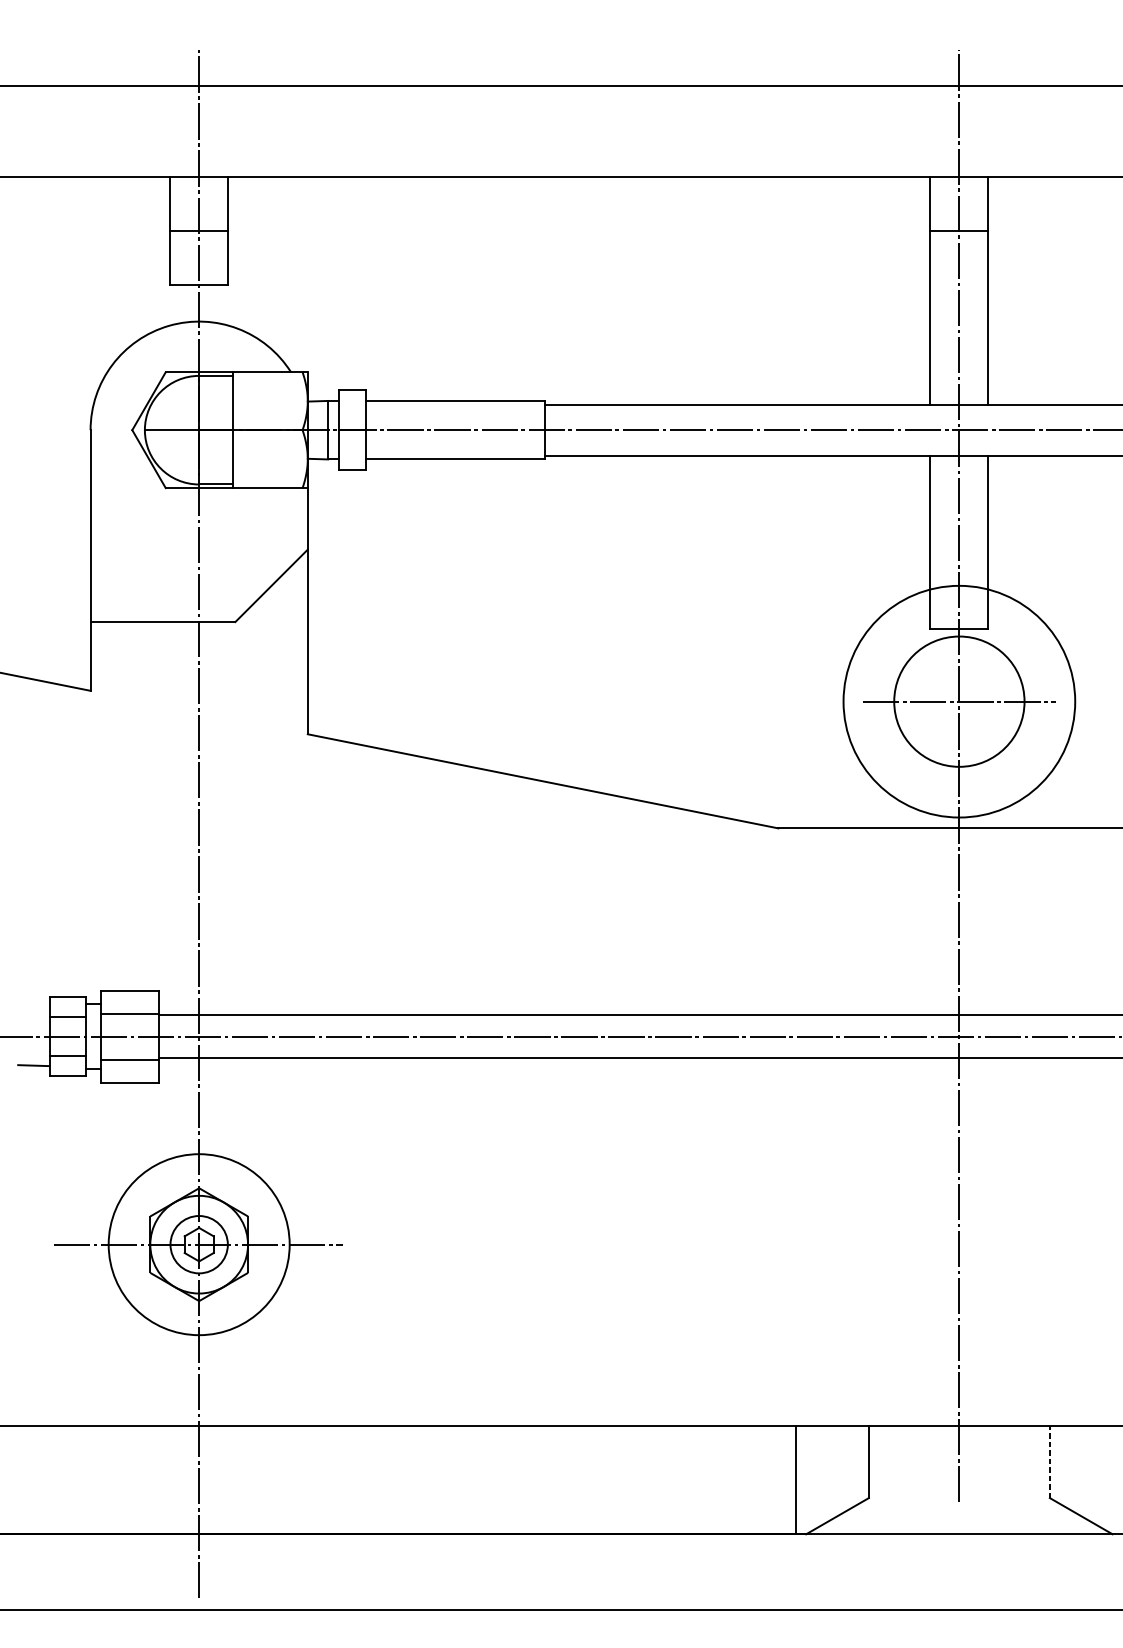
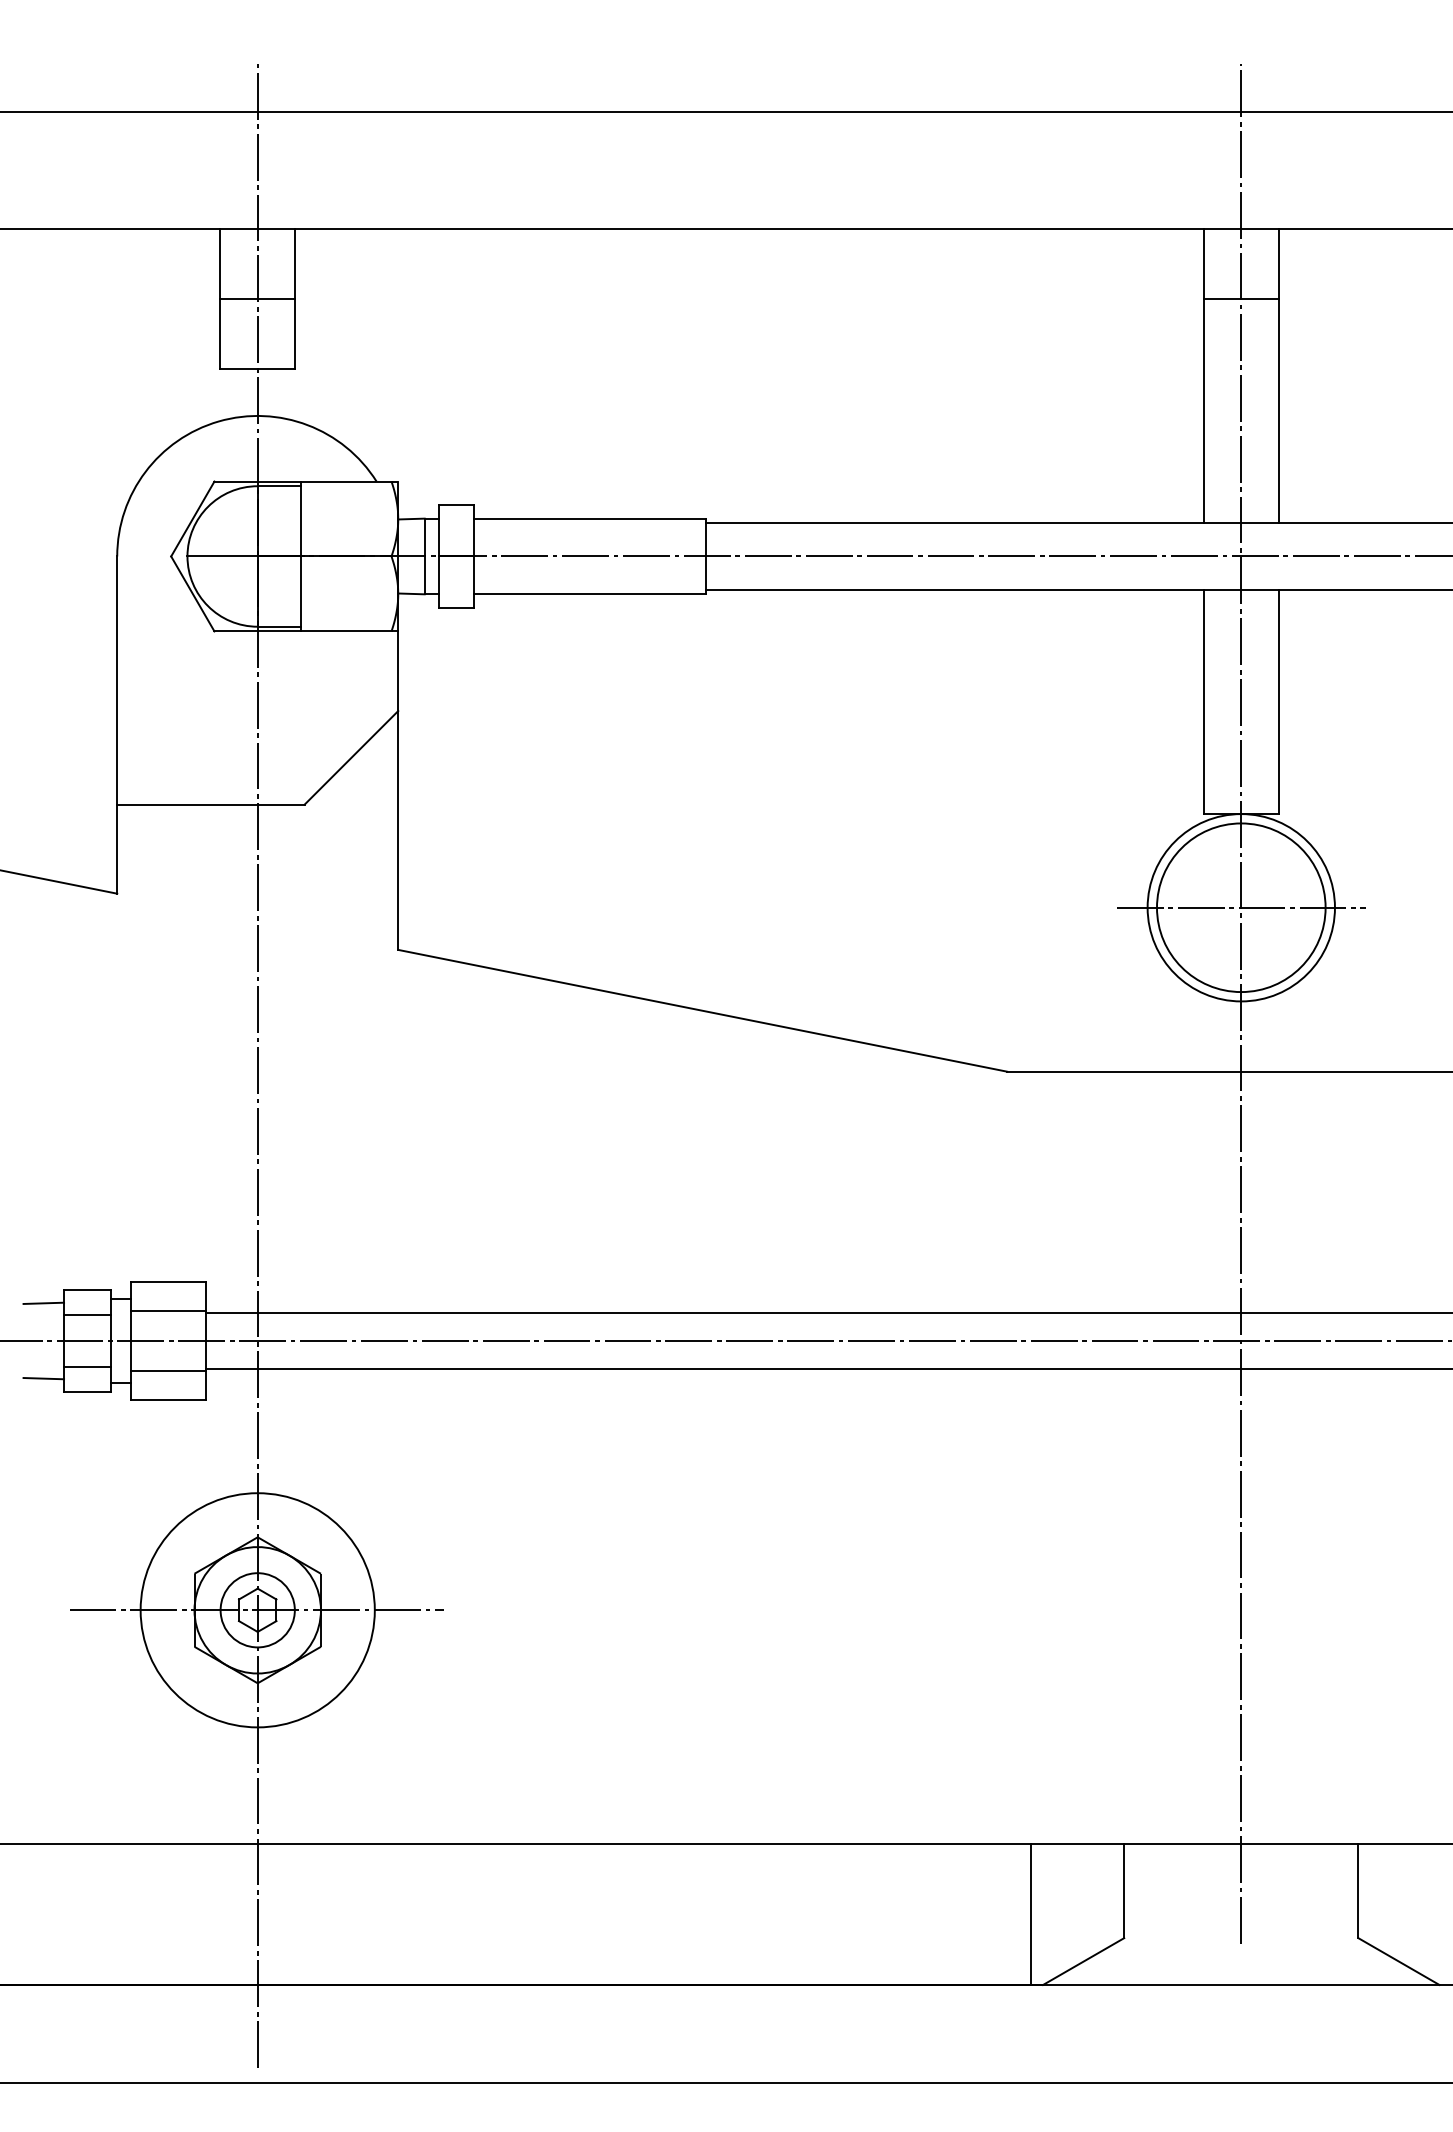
circle: (958, 701) -> (1240, 907), size x0.62
line: (33, 1006) -> (43, 1302), added
line: (1049, 1462) -> (1358, 1891), dashed -> solid

